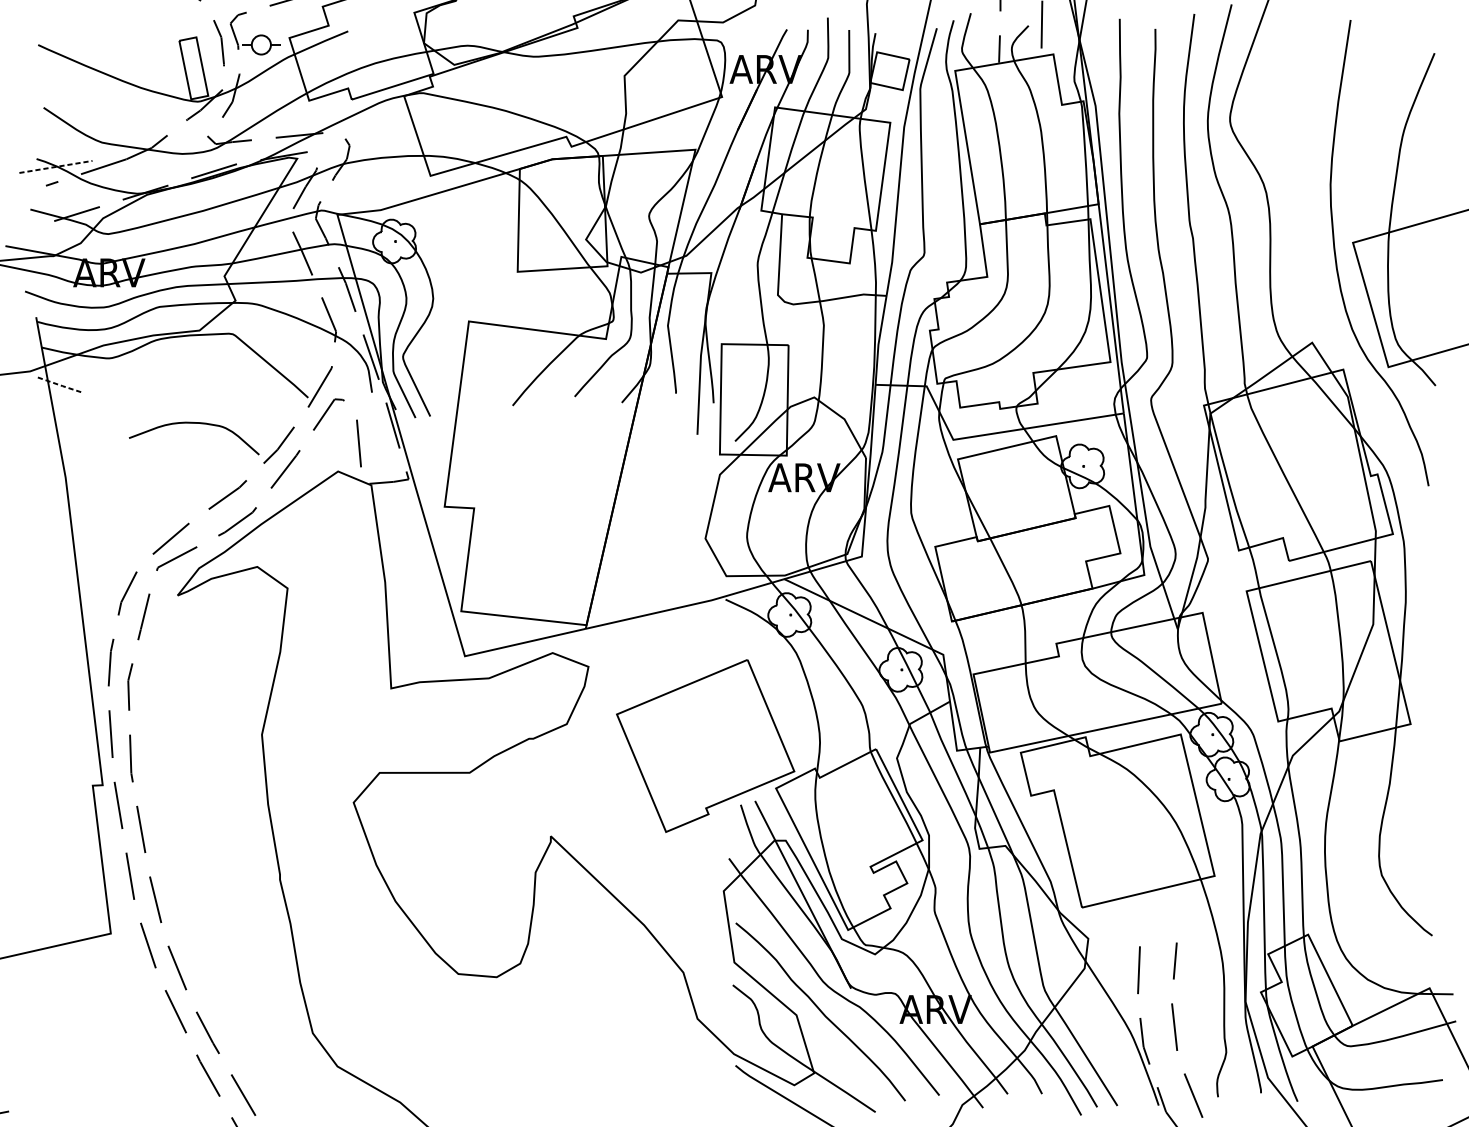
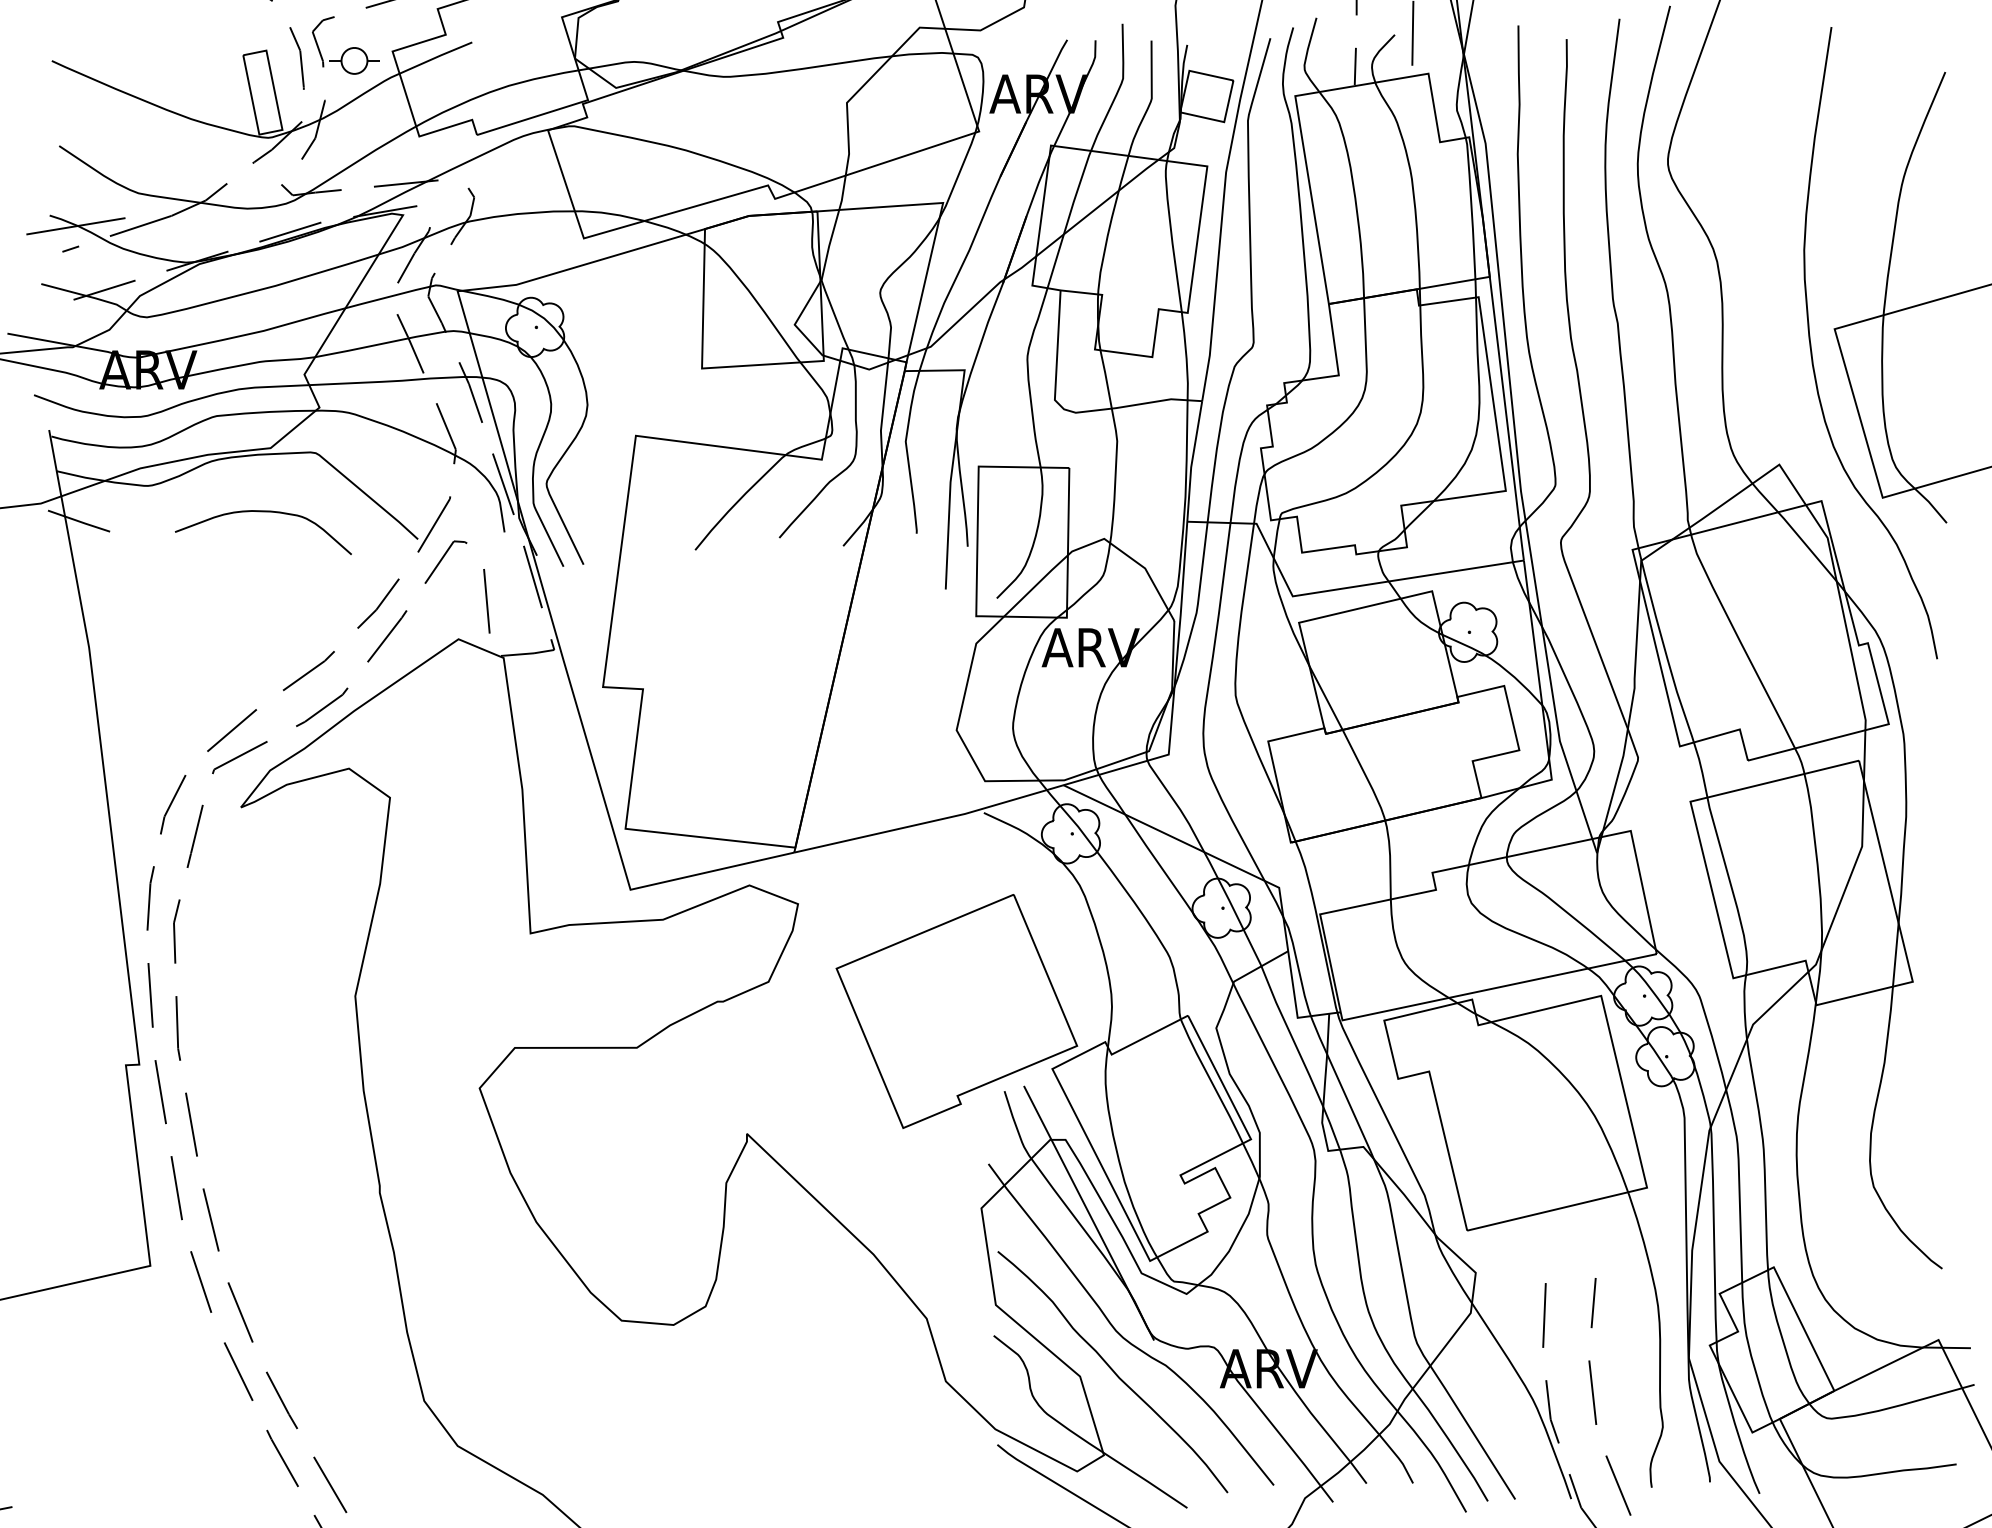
line: (56, 167) -> (76, 226), dashed -> solid
line: (58, 384) -> (79, 521), dashed -> solid
curve: (194, 423) -> (263, 512), moved

